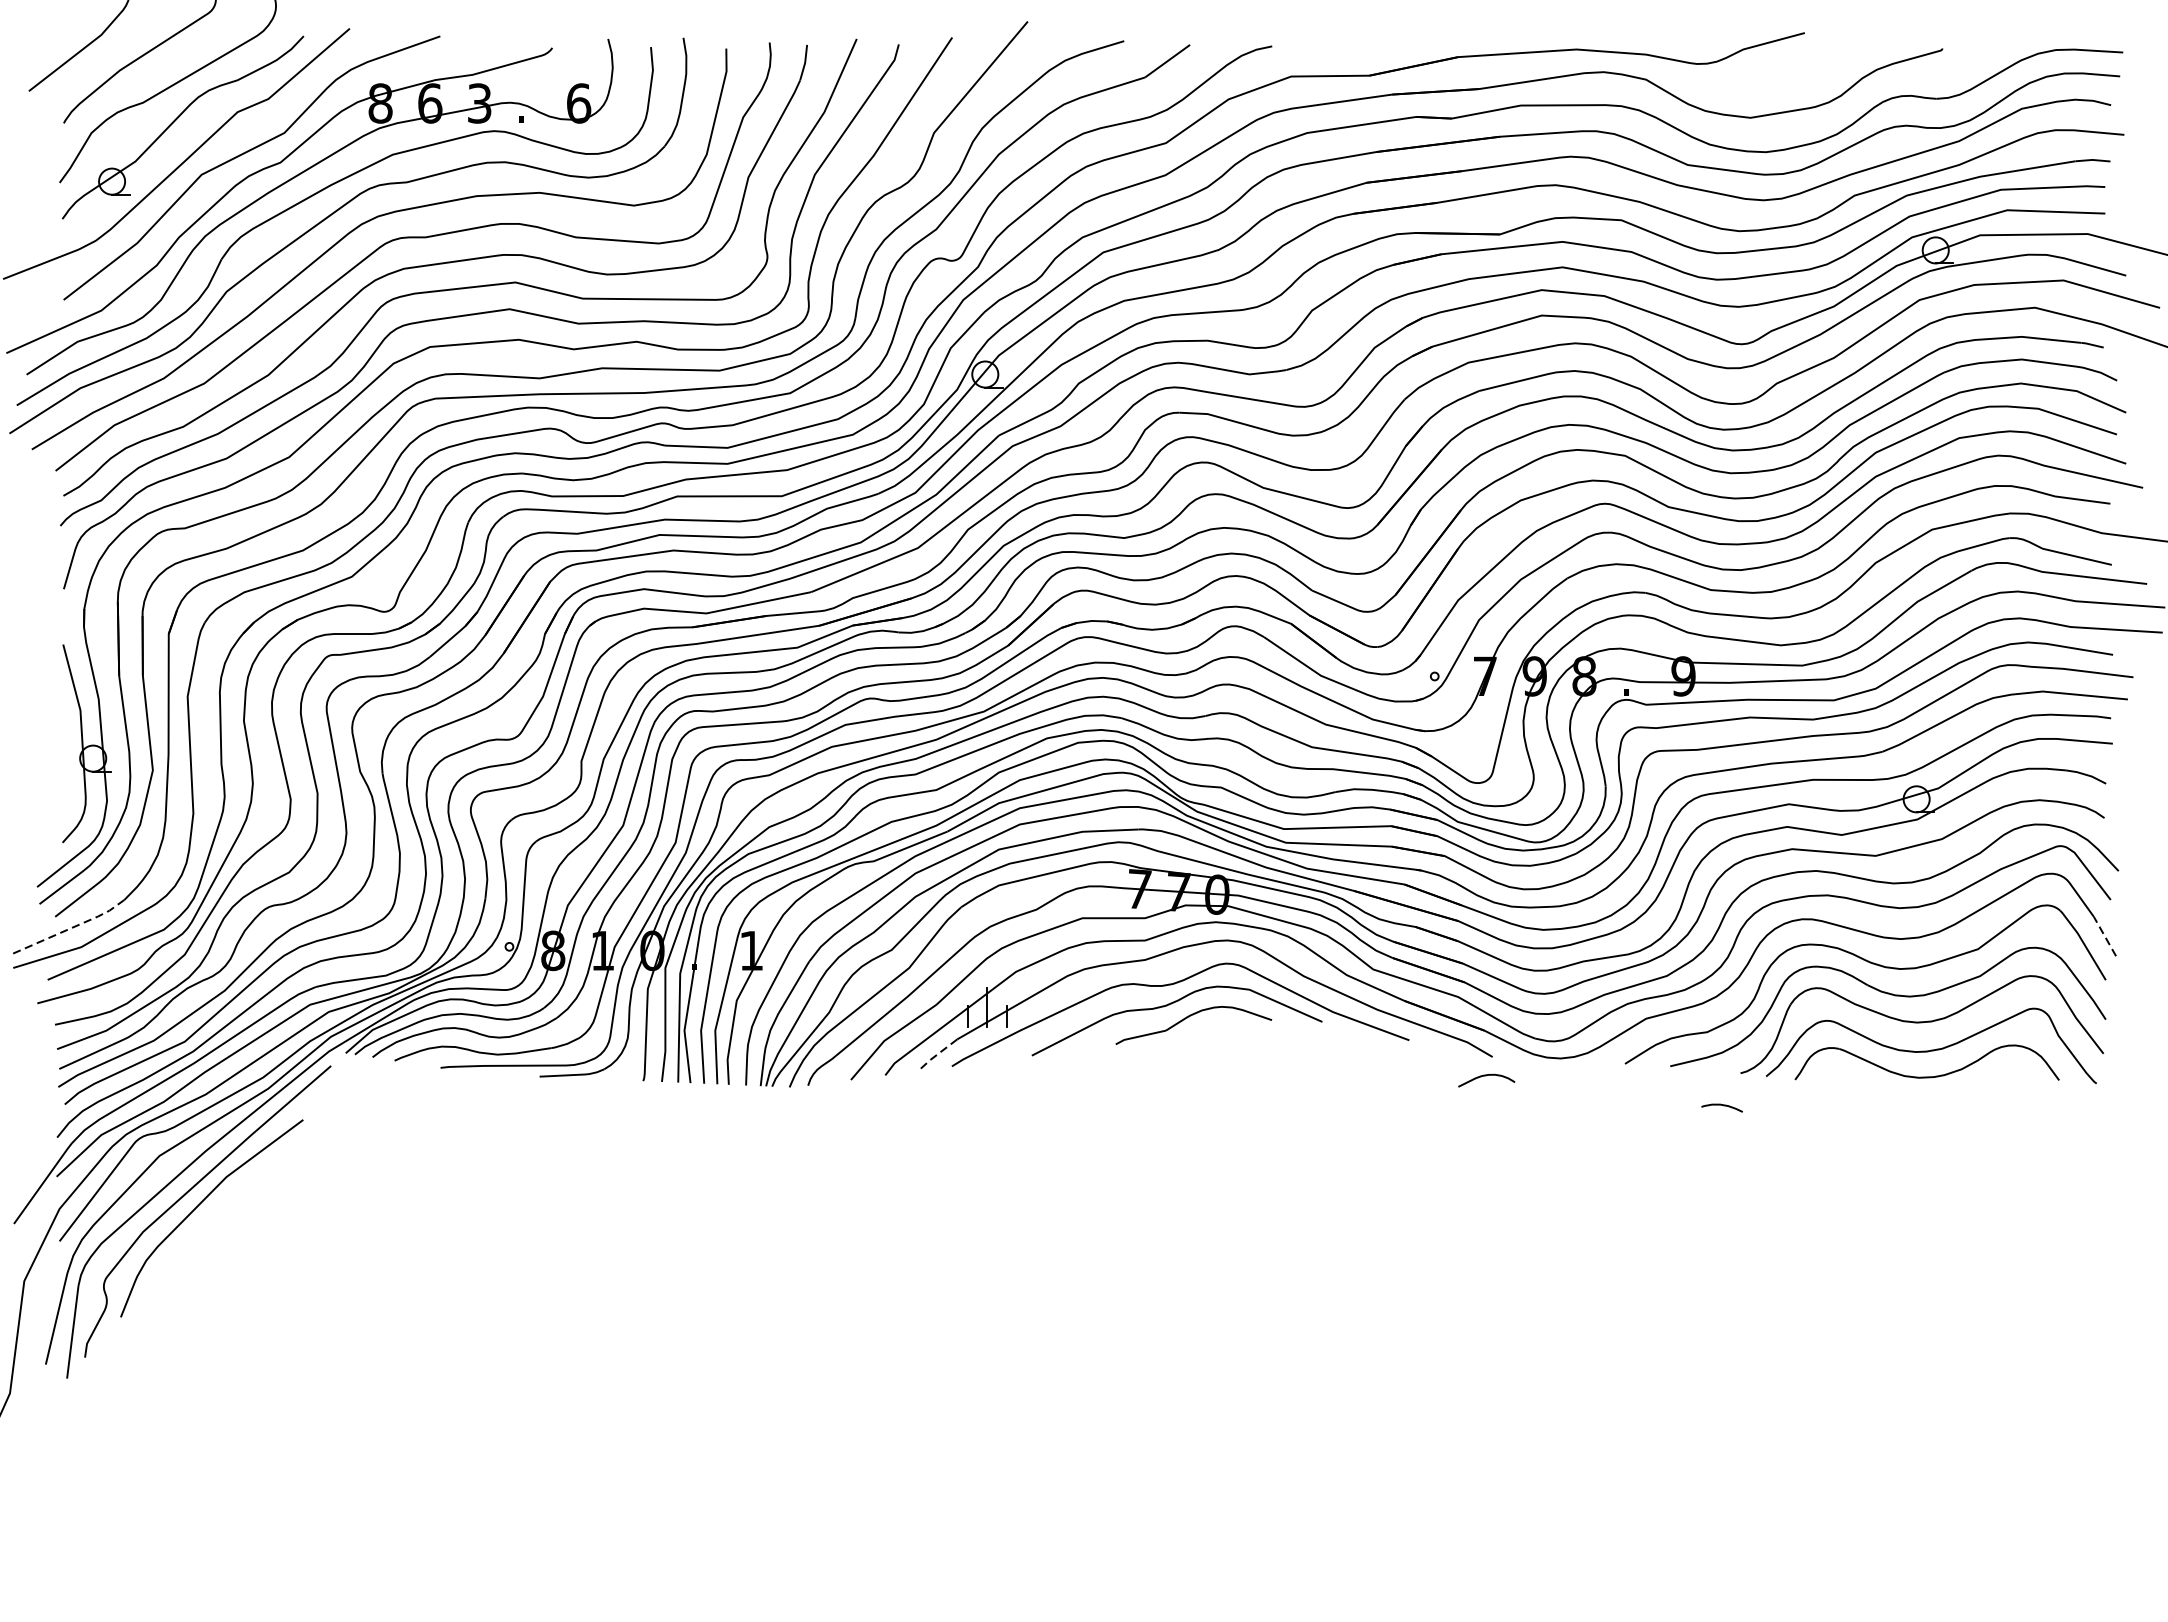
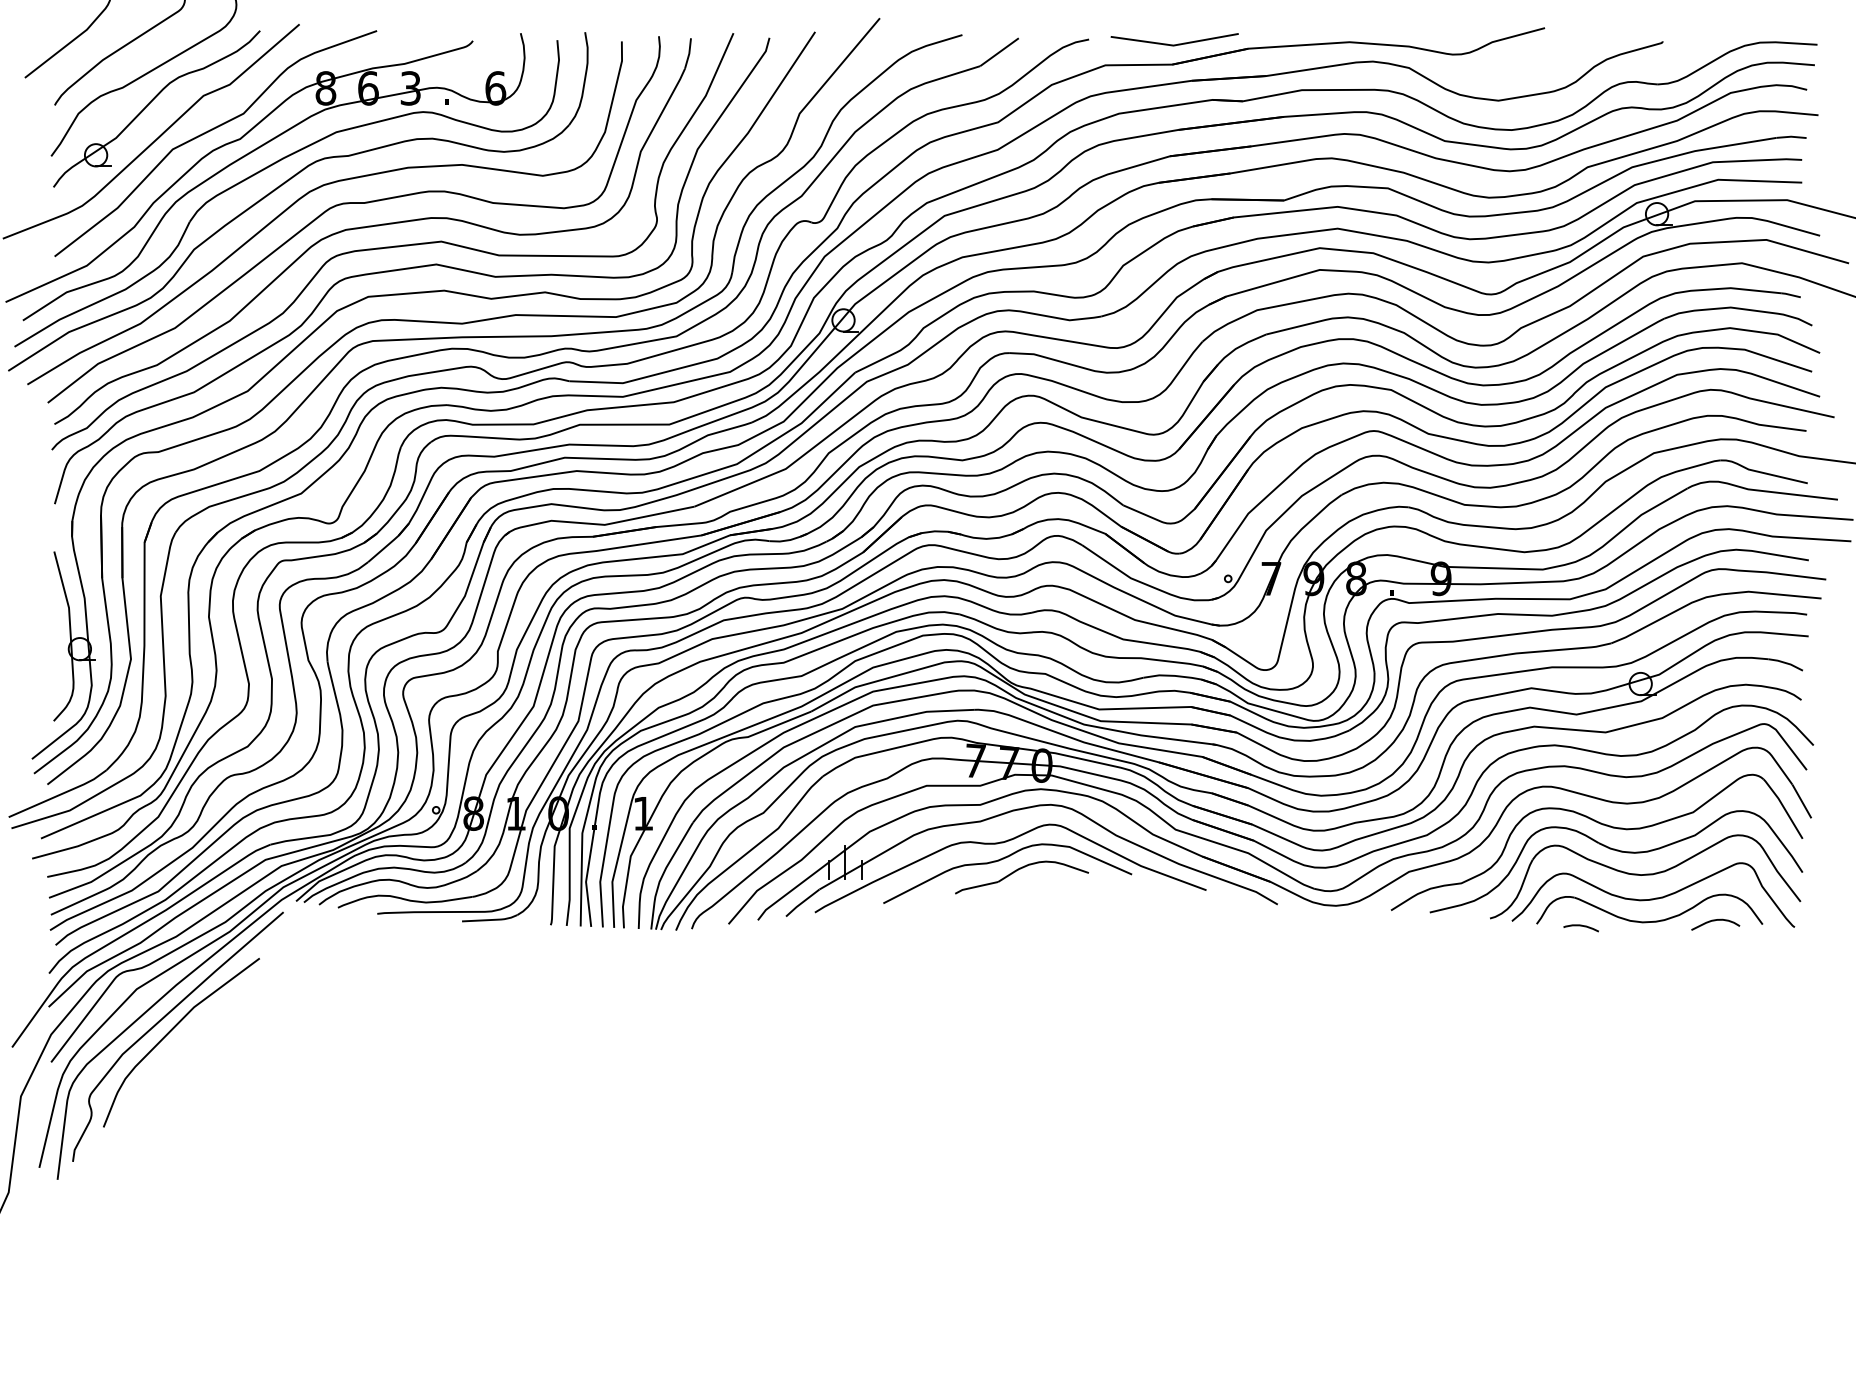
line: (1371, 52) -> (1174, 44), added
line: (69, 929) -> (59, 795), dashed -> solid
line: (2104, 936) -> (1801, 801), dashed -> solid
line: (936, 1055) -> (801, 903), dashed -> solid
curve: (1486, 1076) -> (1715, 921), moved
curve: (1721, 1105) -> (1580, 926), moved

